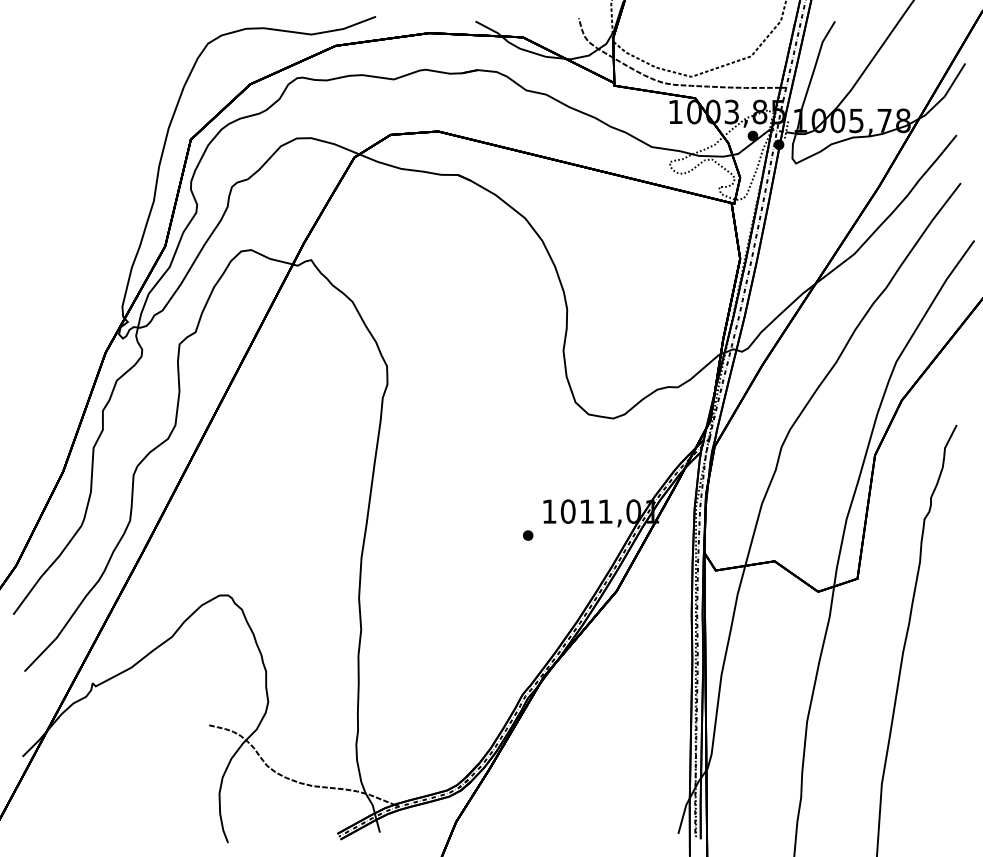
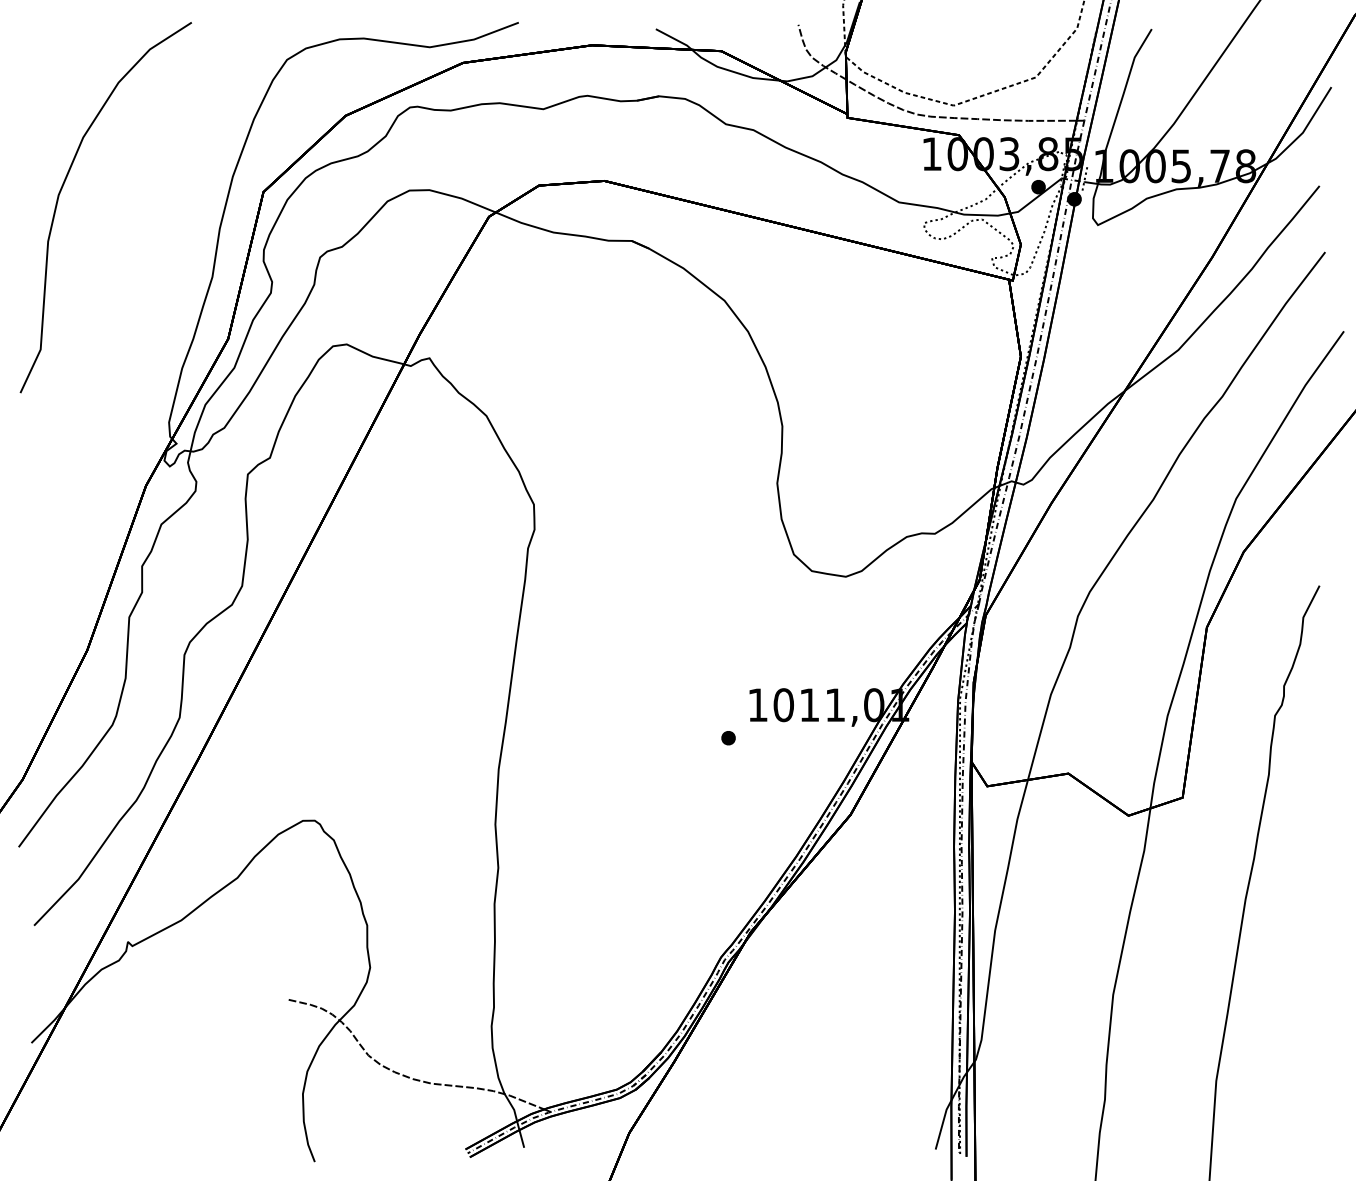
curve: (45, 137) -> (62, 189), added

